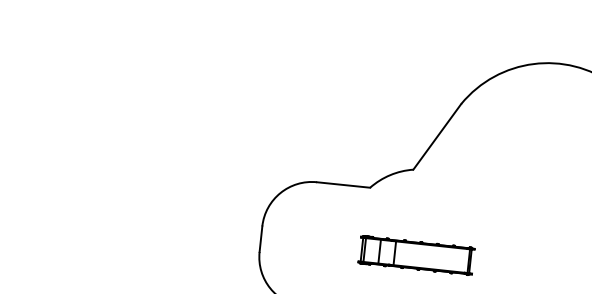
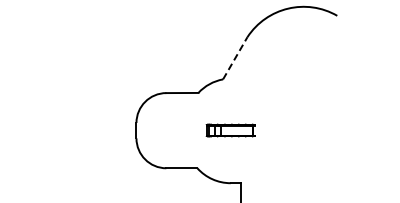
line: (437, 135) -> (235, 57), solid -> dashed
part: (416, 255) -> (230, 130), size x0.7

